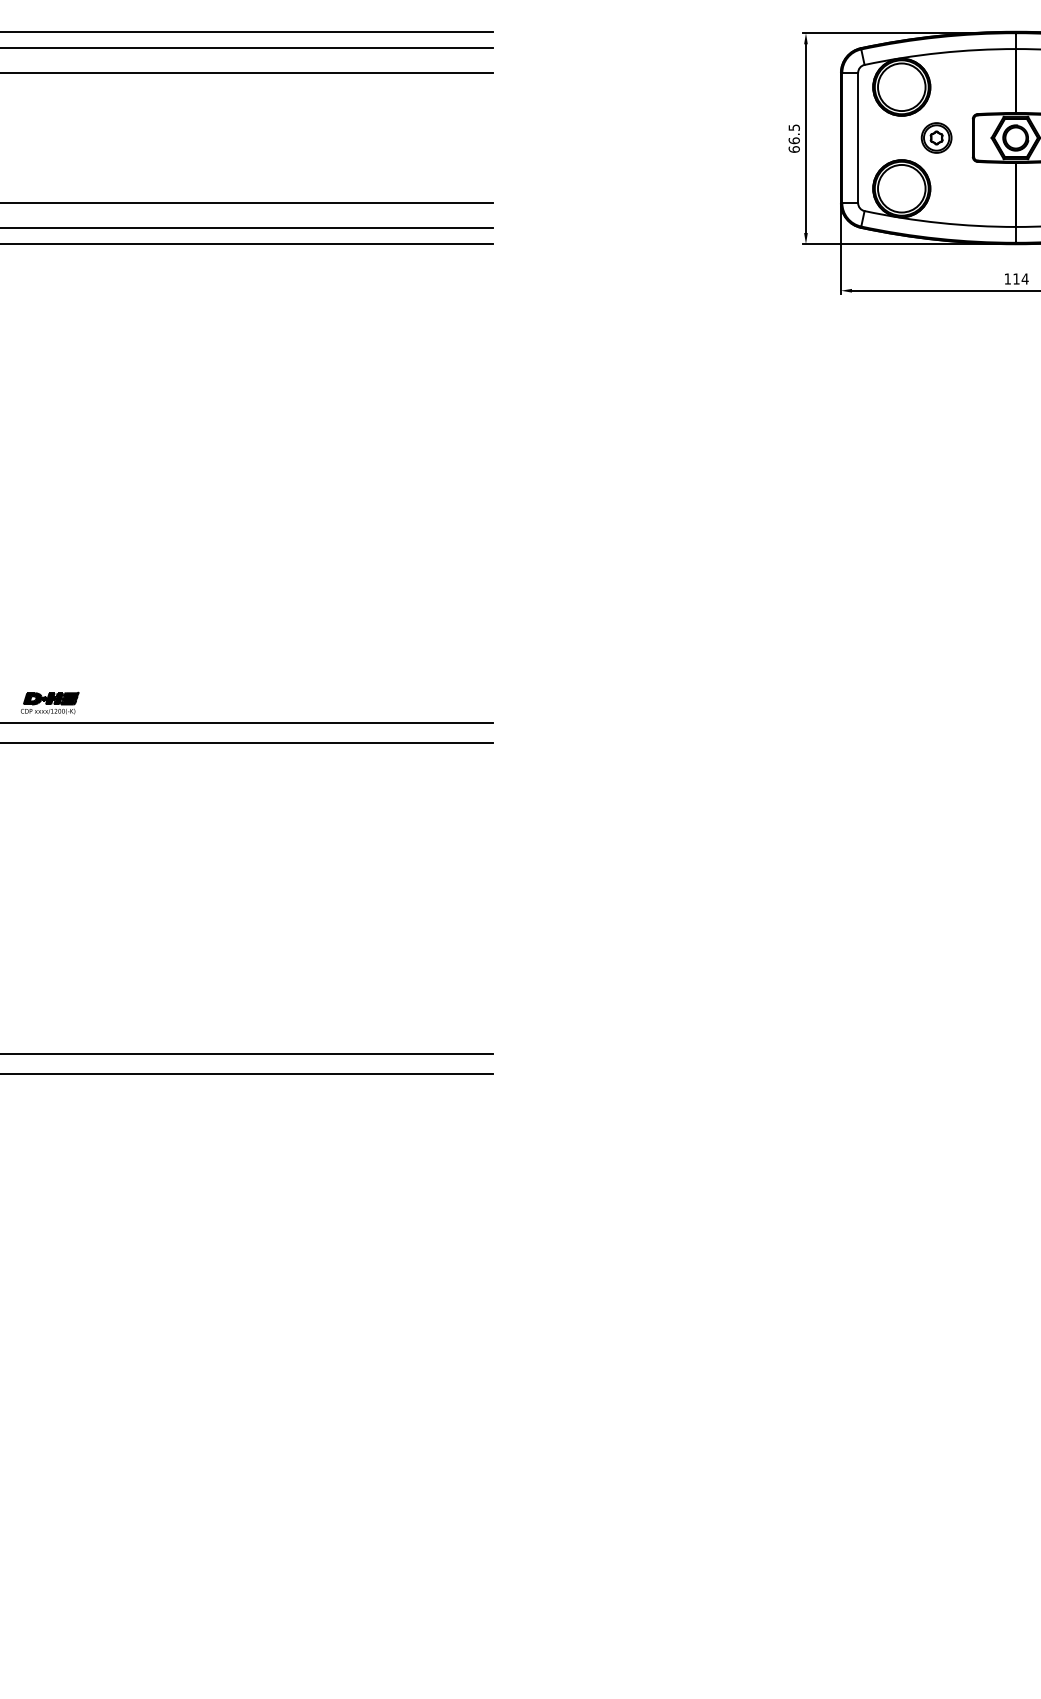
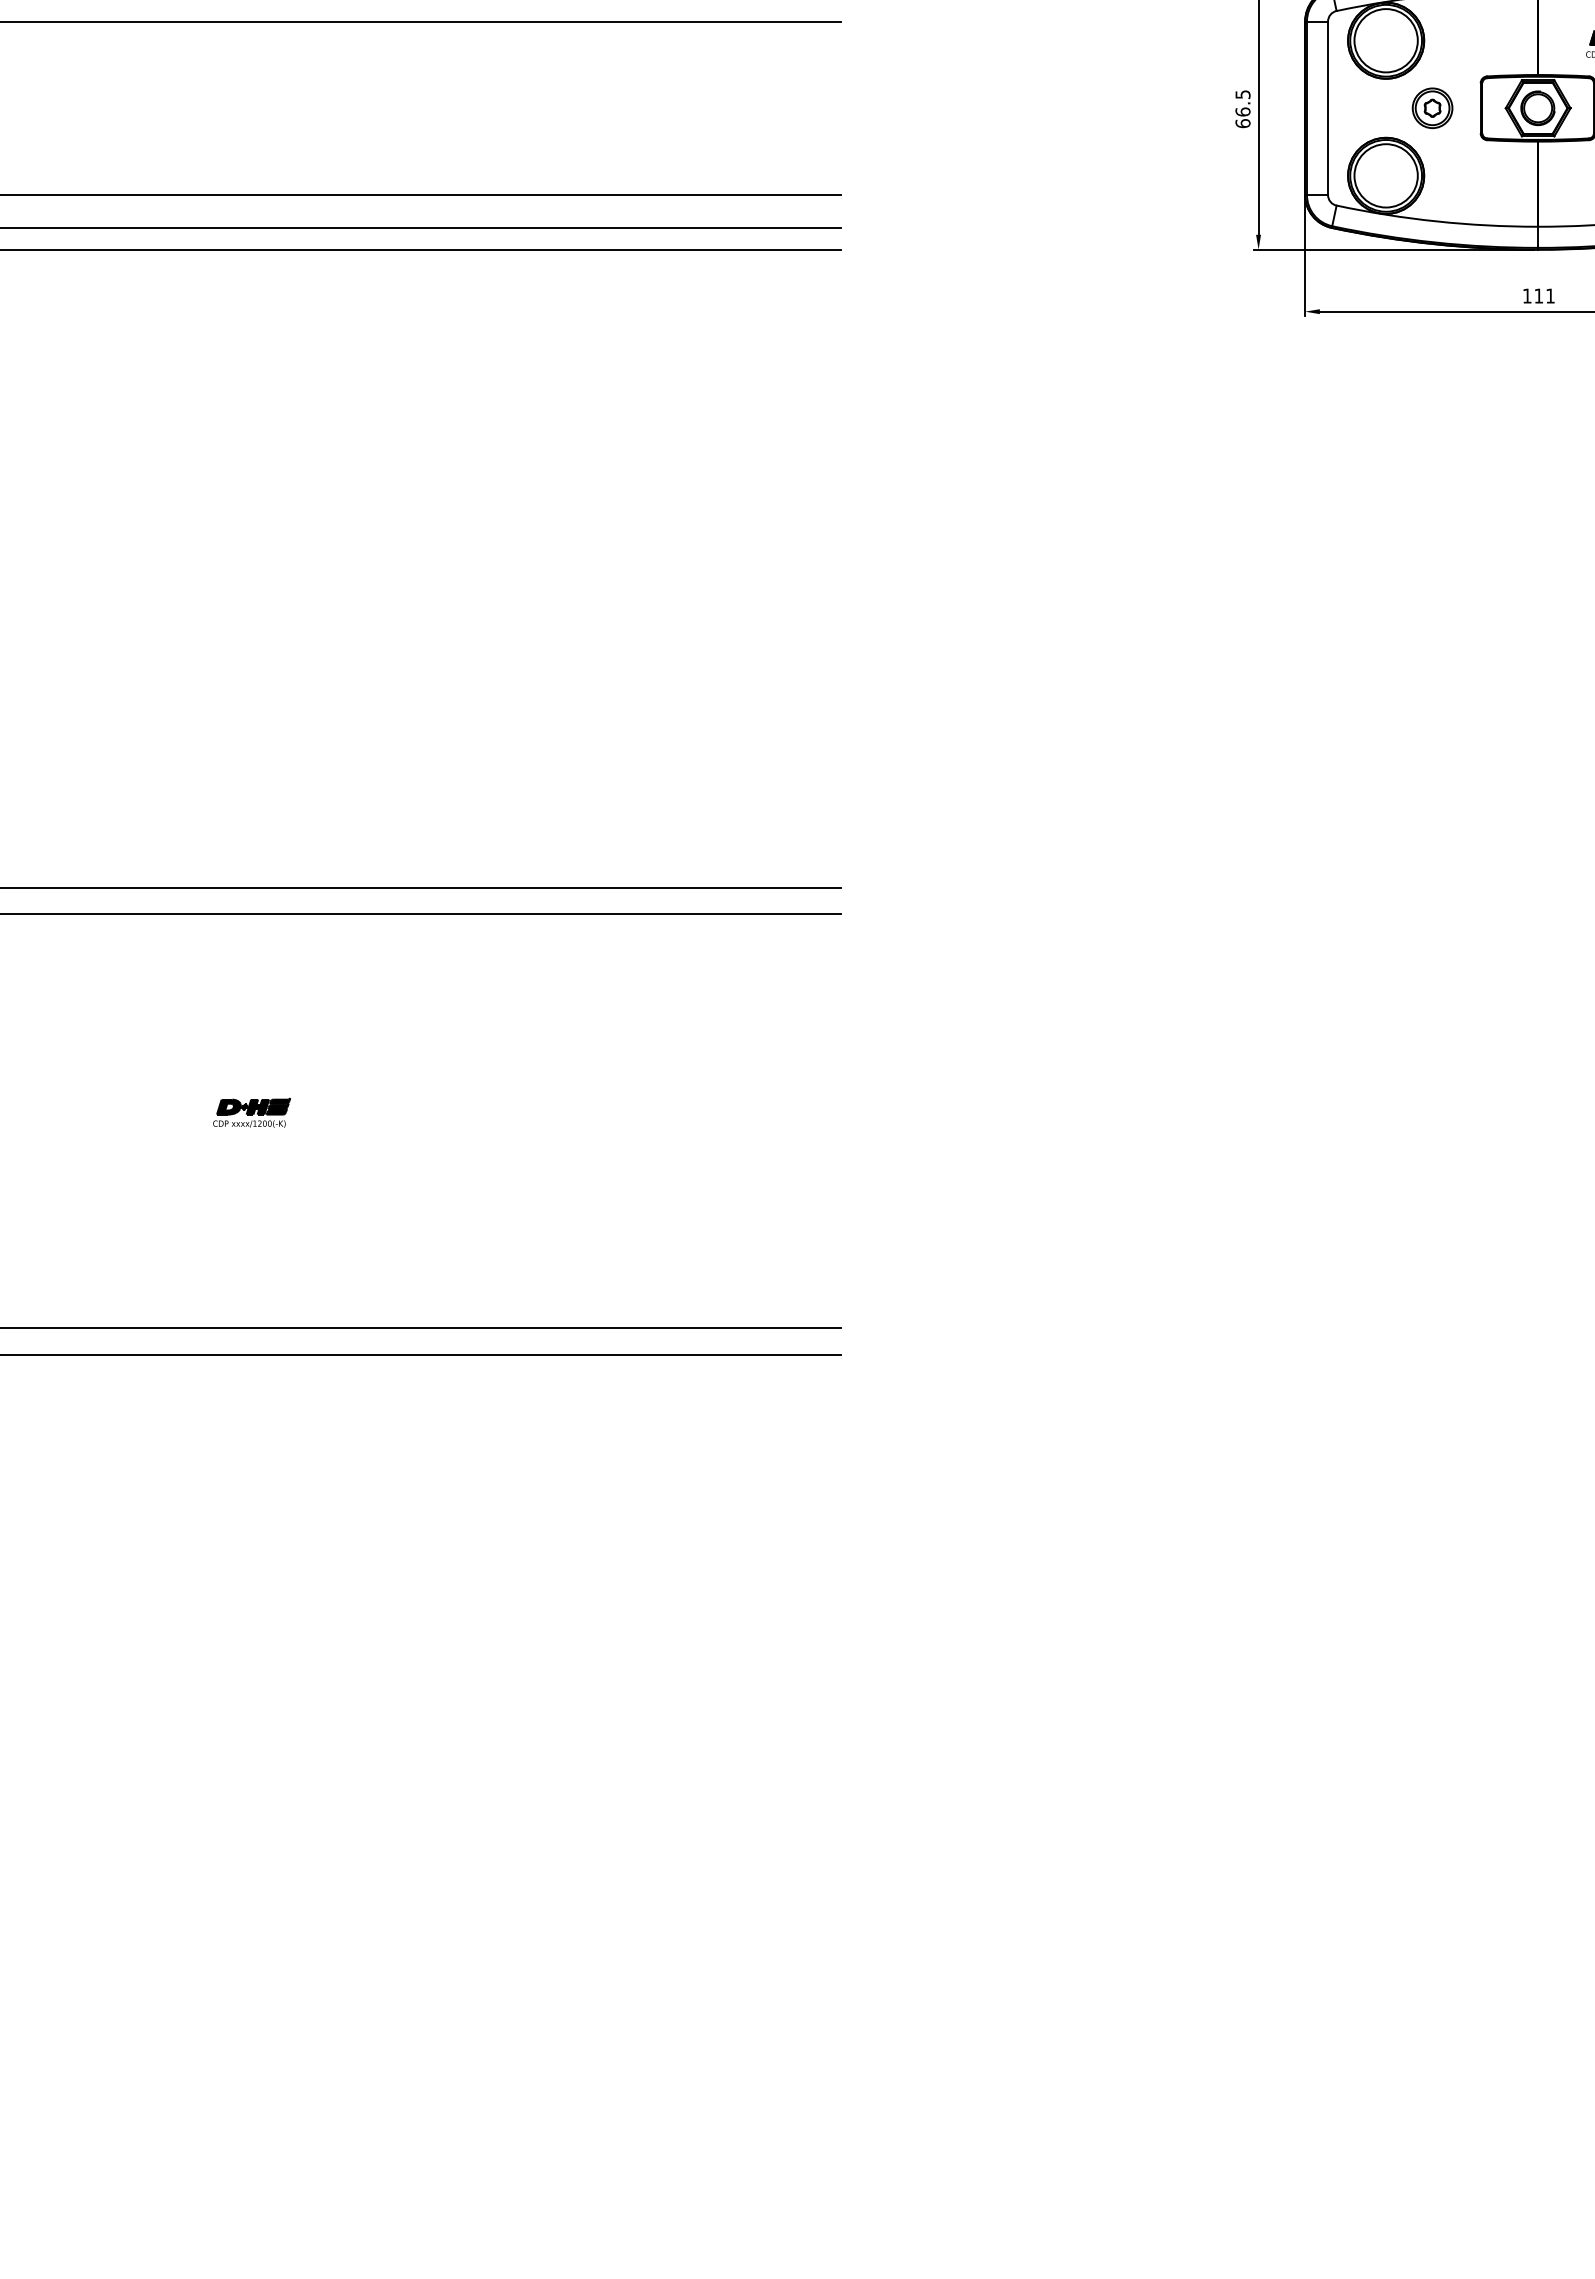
text: (1025, 278) -> (1550, 295), 114 -> 111
part: (49, 702) -> (251, 1112), moved

